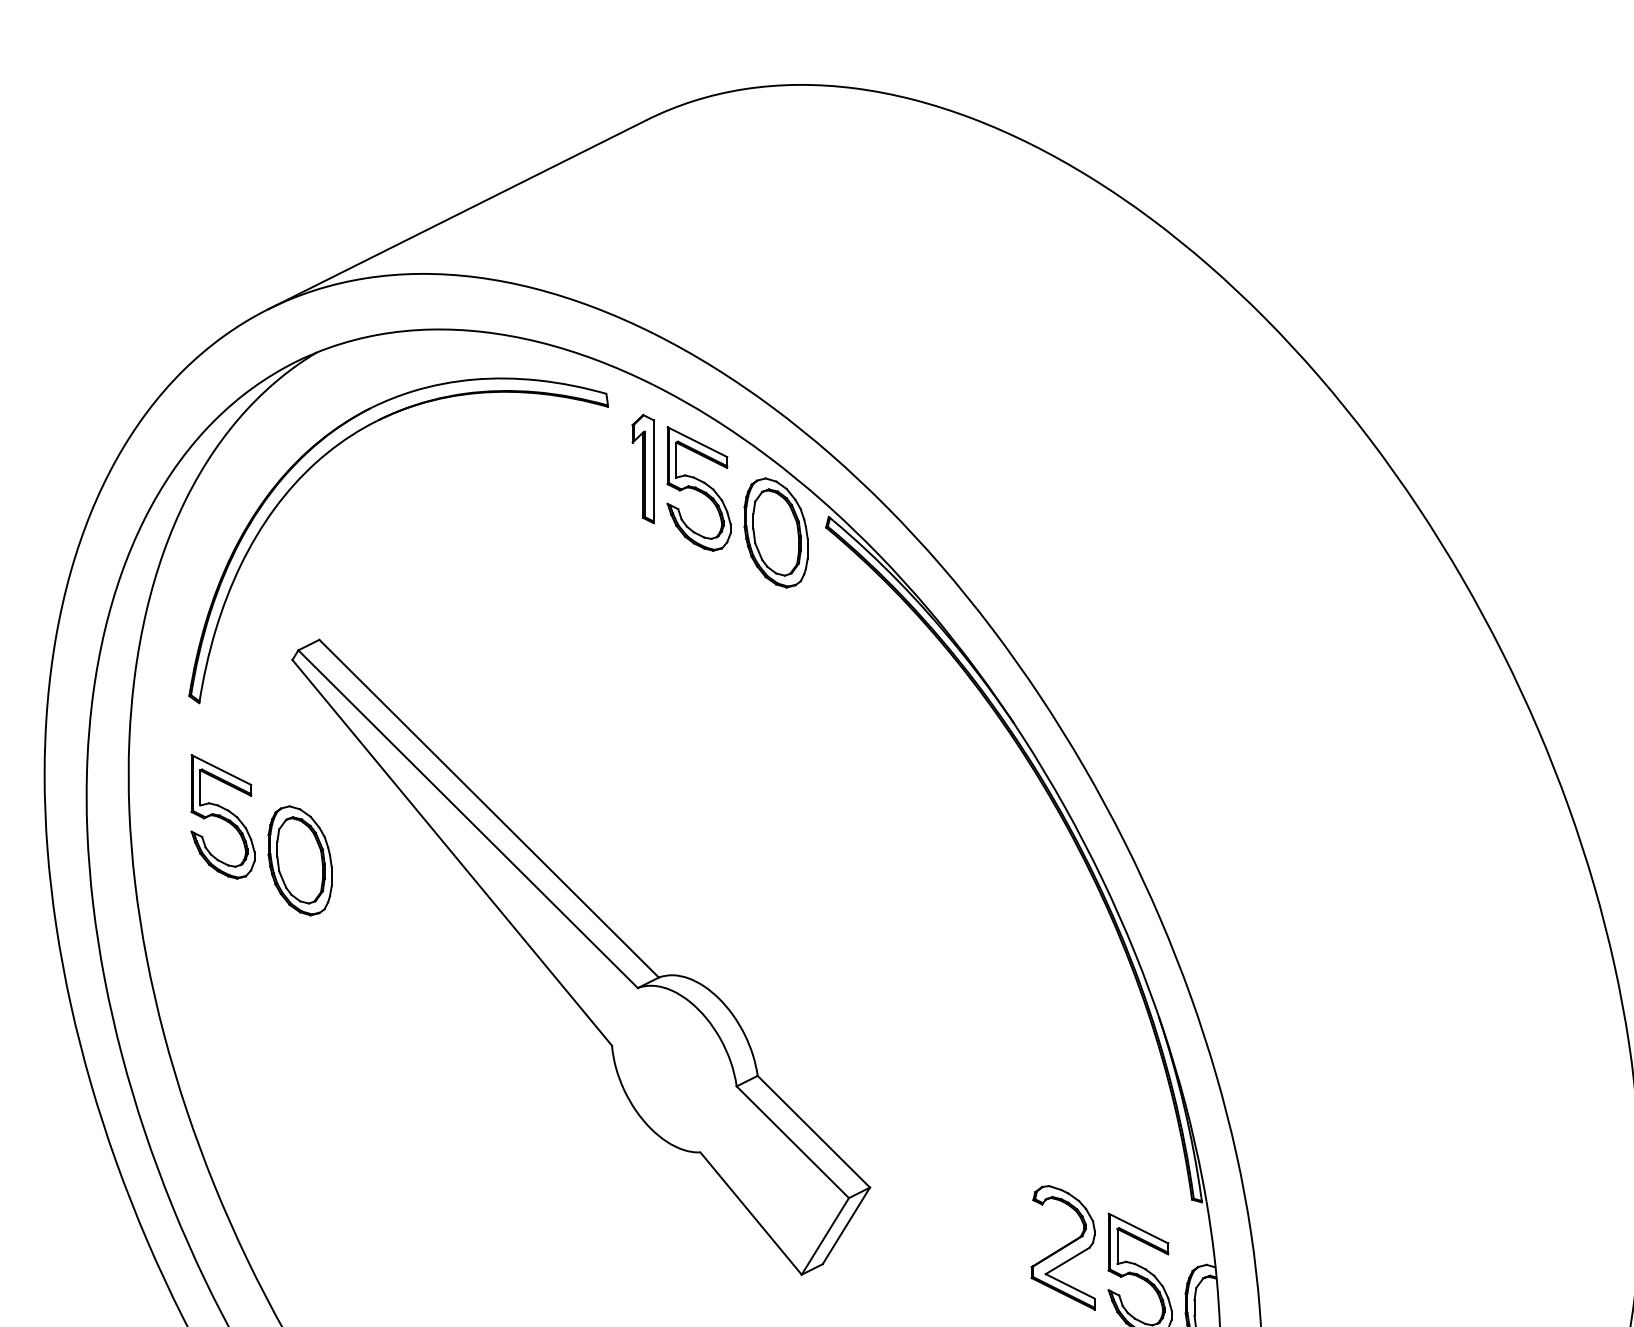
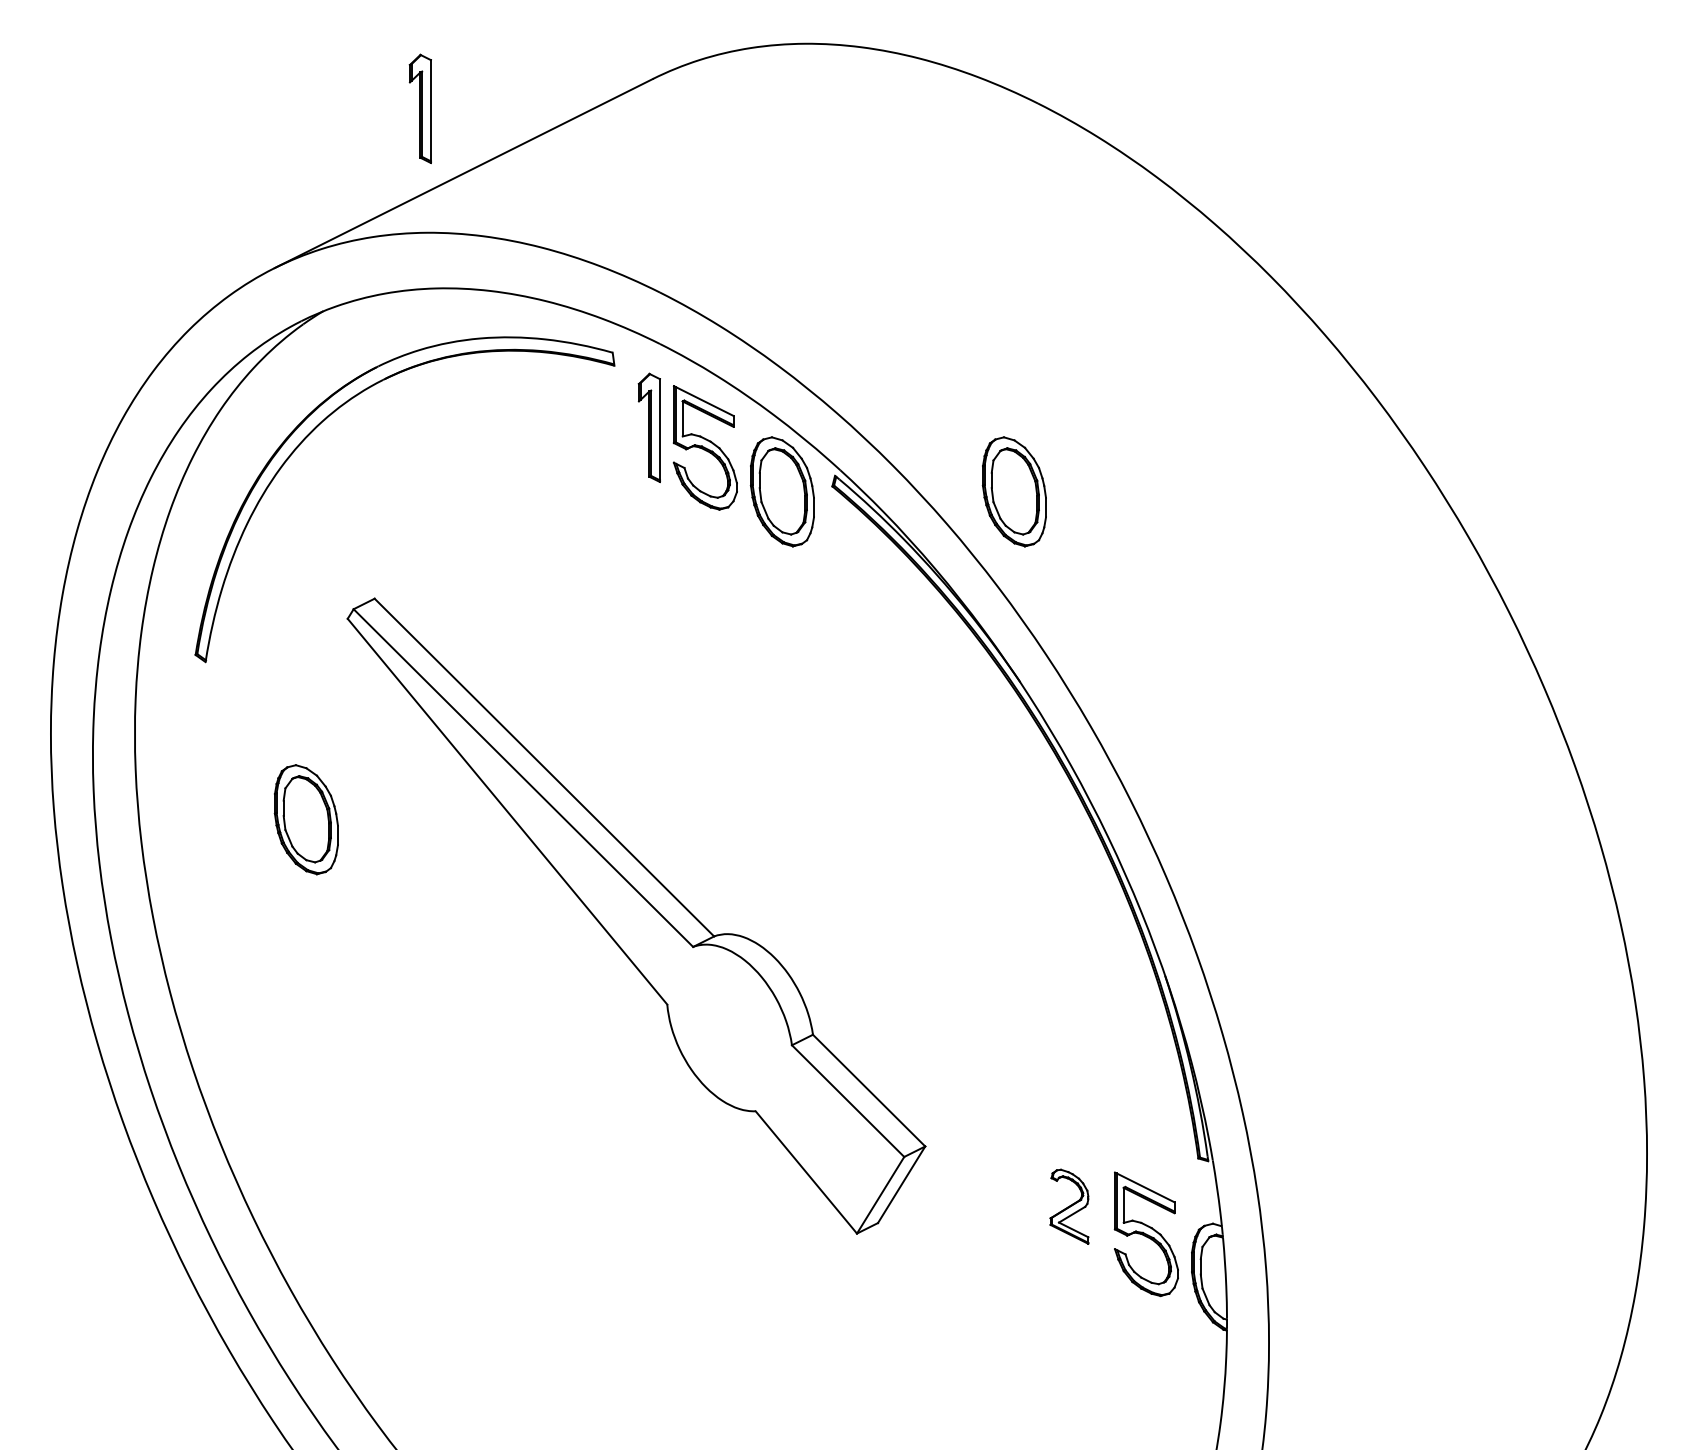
part: (413, 149) -> (419, 108), added
part: (1007, 532) -> (1013, 491), added
part: (222, 816) -> (228, 775), removed
part: (581, 956) -> (636, 915), moved
part: (1063, 1247) -> (1069, 1206), size x0.6

